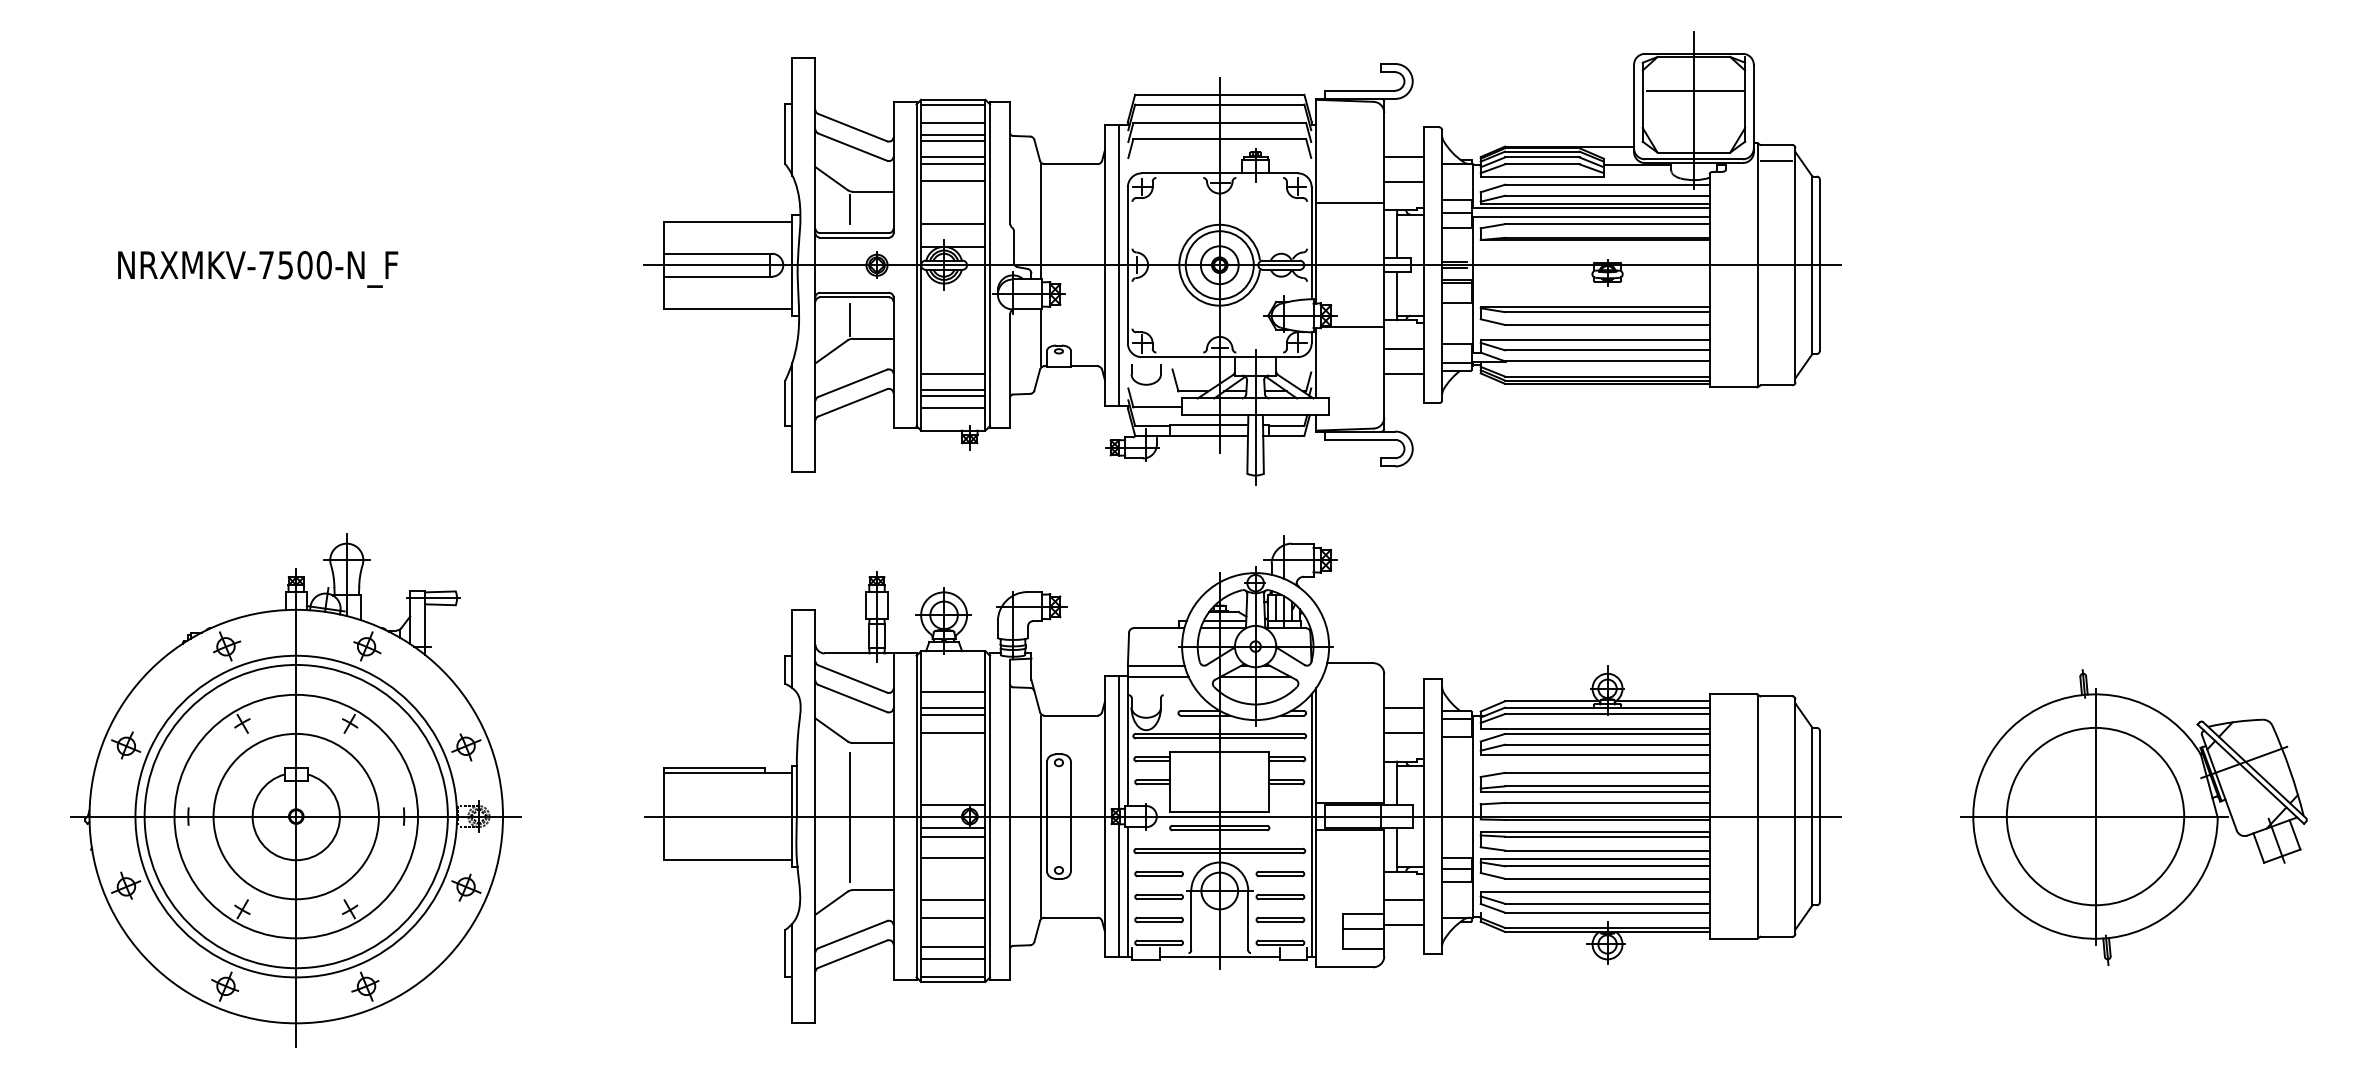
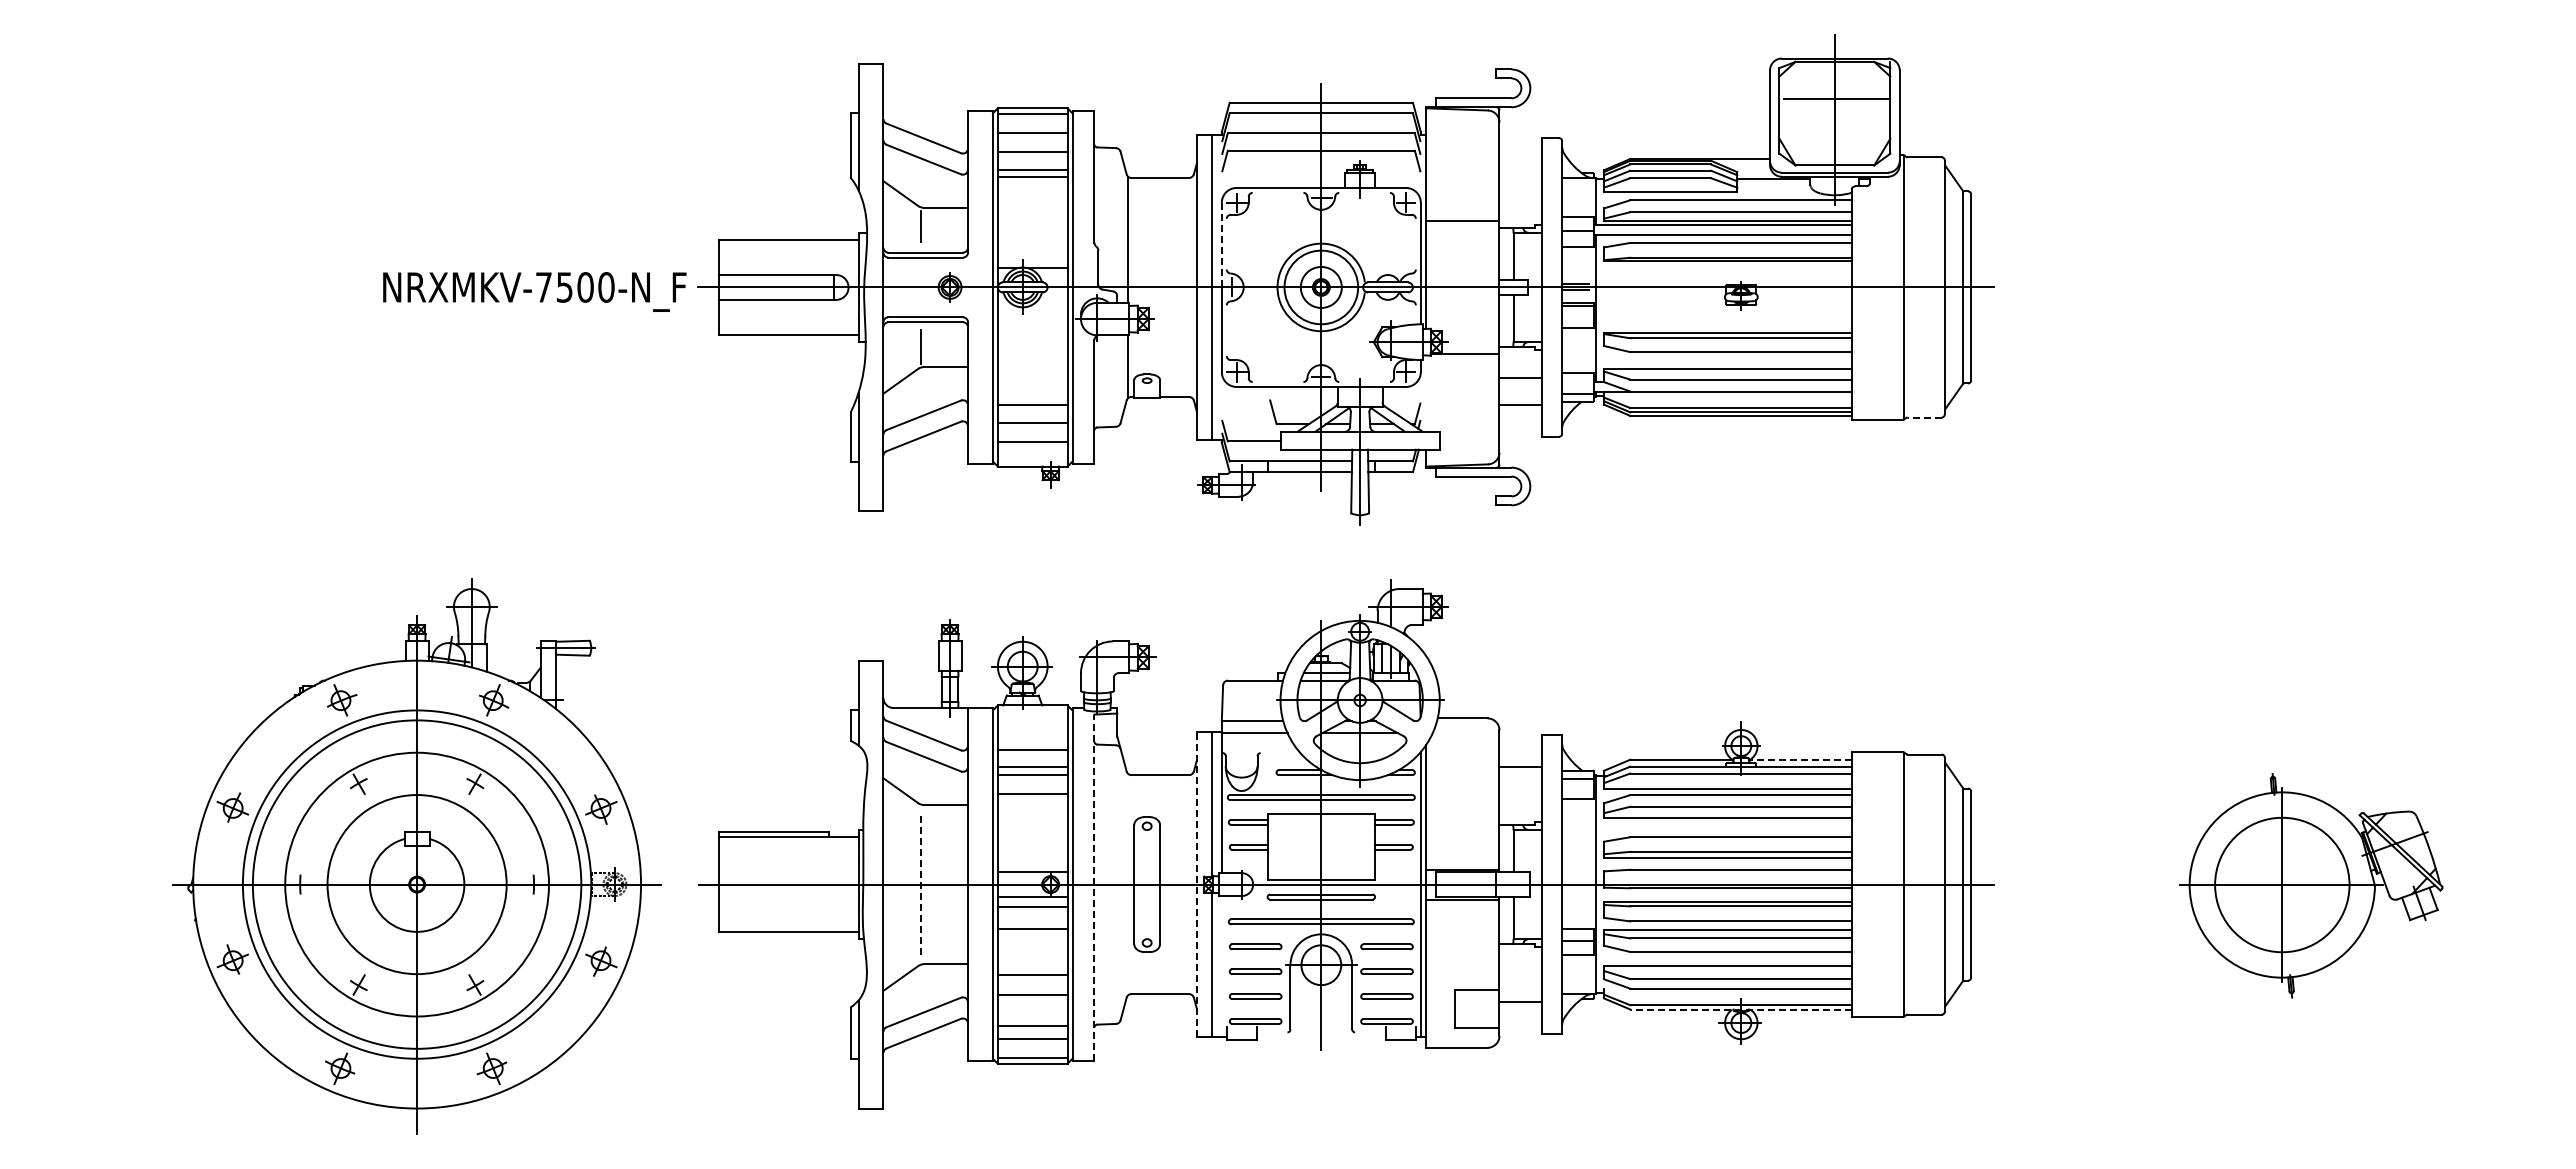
line: (953, 135) -> (1032, 146), removed
line: (1403, 157) -> (1520, 170), removed
line: (1776, 160) -> (1924, 174), removed
line: (953, 181) -> (1032, 196), removed
line: (1403, 181) -> (1520, 196), removed
line: (953, 223) -> (1032, 242), removed
line: (1127, 226) -> (1221, 245), solid -> dashed
text: (257, 268) -> (534, 291), moved
line: (1315, 363) -> (1425, 393), removed
part: (1144, 383) -> (1239, 415), removed
line: (1776, 385) -> (1924, 417), solid -> dashed
line: (953, 395) -> (1032, 428), removed
line: (1663, 701) -> (1801, 759), solid -> dashed
line: (1403, 733) -> (1520, 794), removed
part: (295, 790) -> (416, 856), moved
line: (1040, 816) -> (1127, 884), removed
line: (1104, 816) -> (1196, 884), solid -> dashed
line: (849, 817) -> (920, 885), solid -> dashed
part: (2133, 817) -> (2311, 885), size x0.7
line: (1010, 819) -> (1094, 887), solid -> dashed
line: (1127, 892) -> (1221, 966), removed
line: (1403, 900) -> (1520, 975), removed
line: (1363, 929) -> (1476, 1006), removed
line: (1607, 931) -> (1741, 1009), solid -> dashed
line: (1219, 956) -> (1321, 1036), removed

